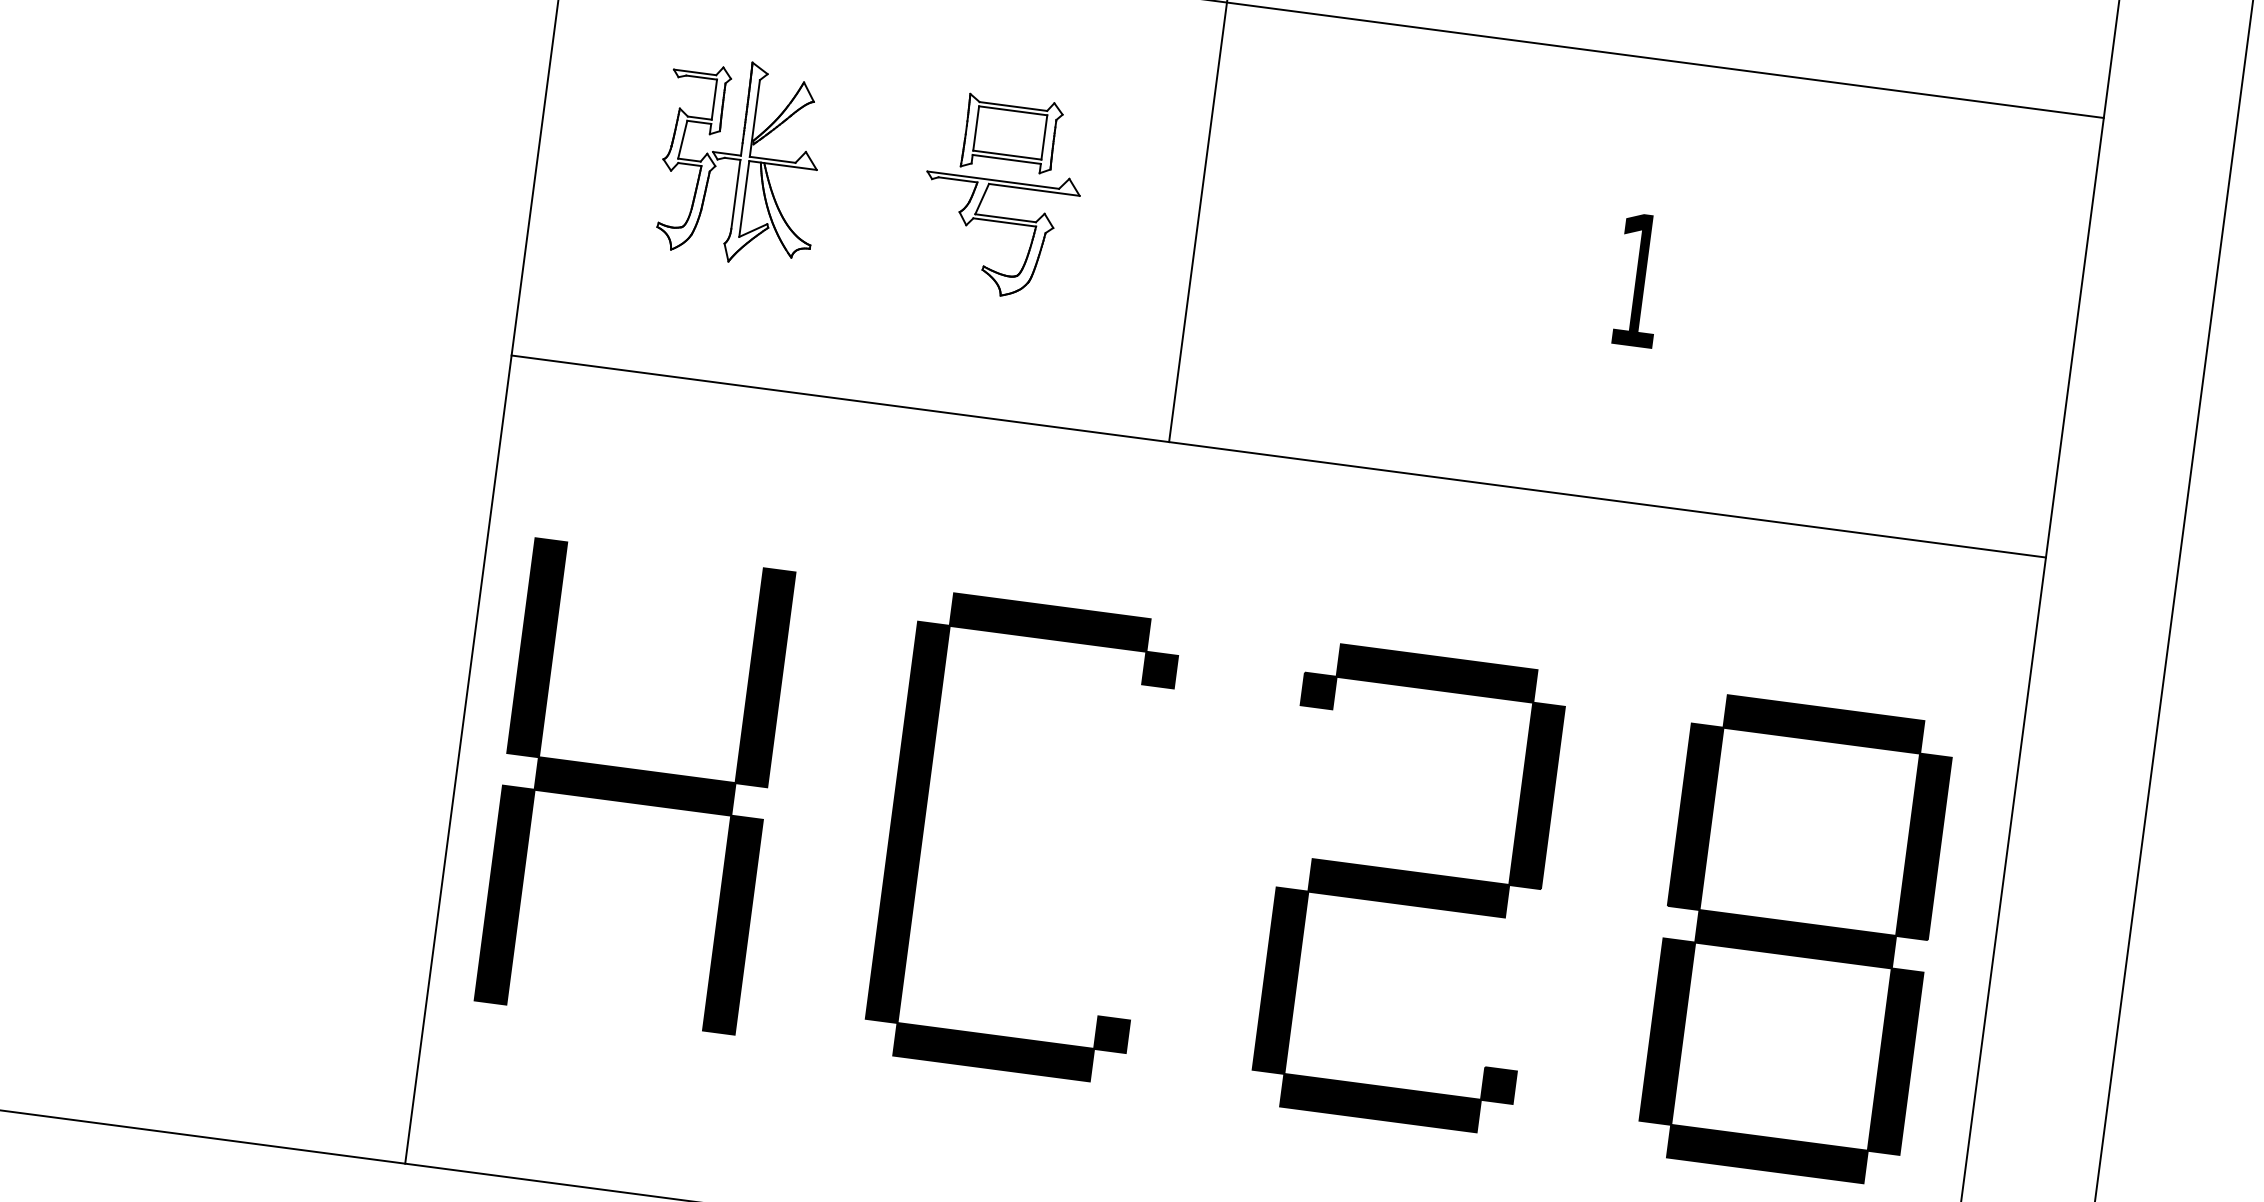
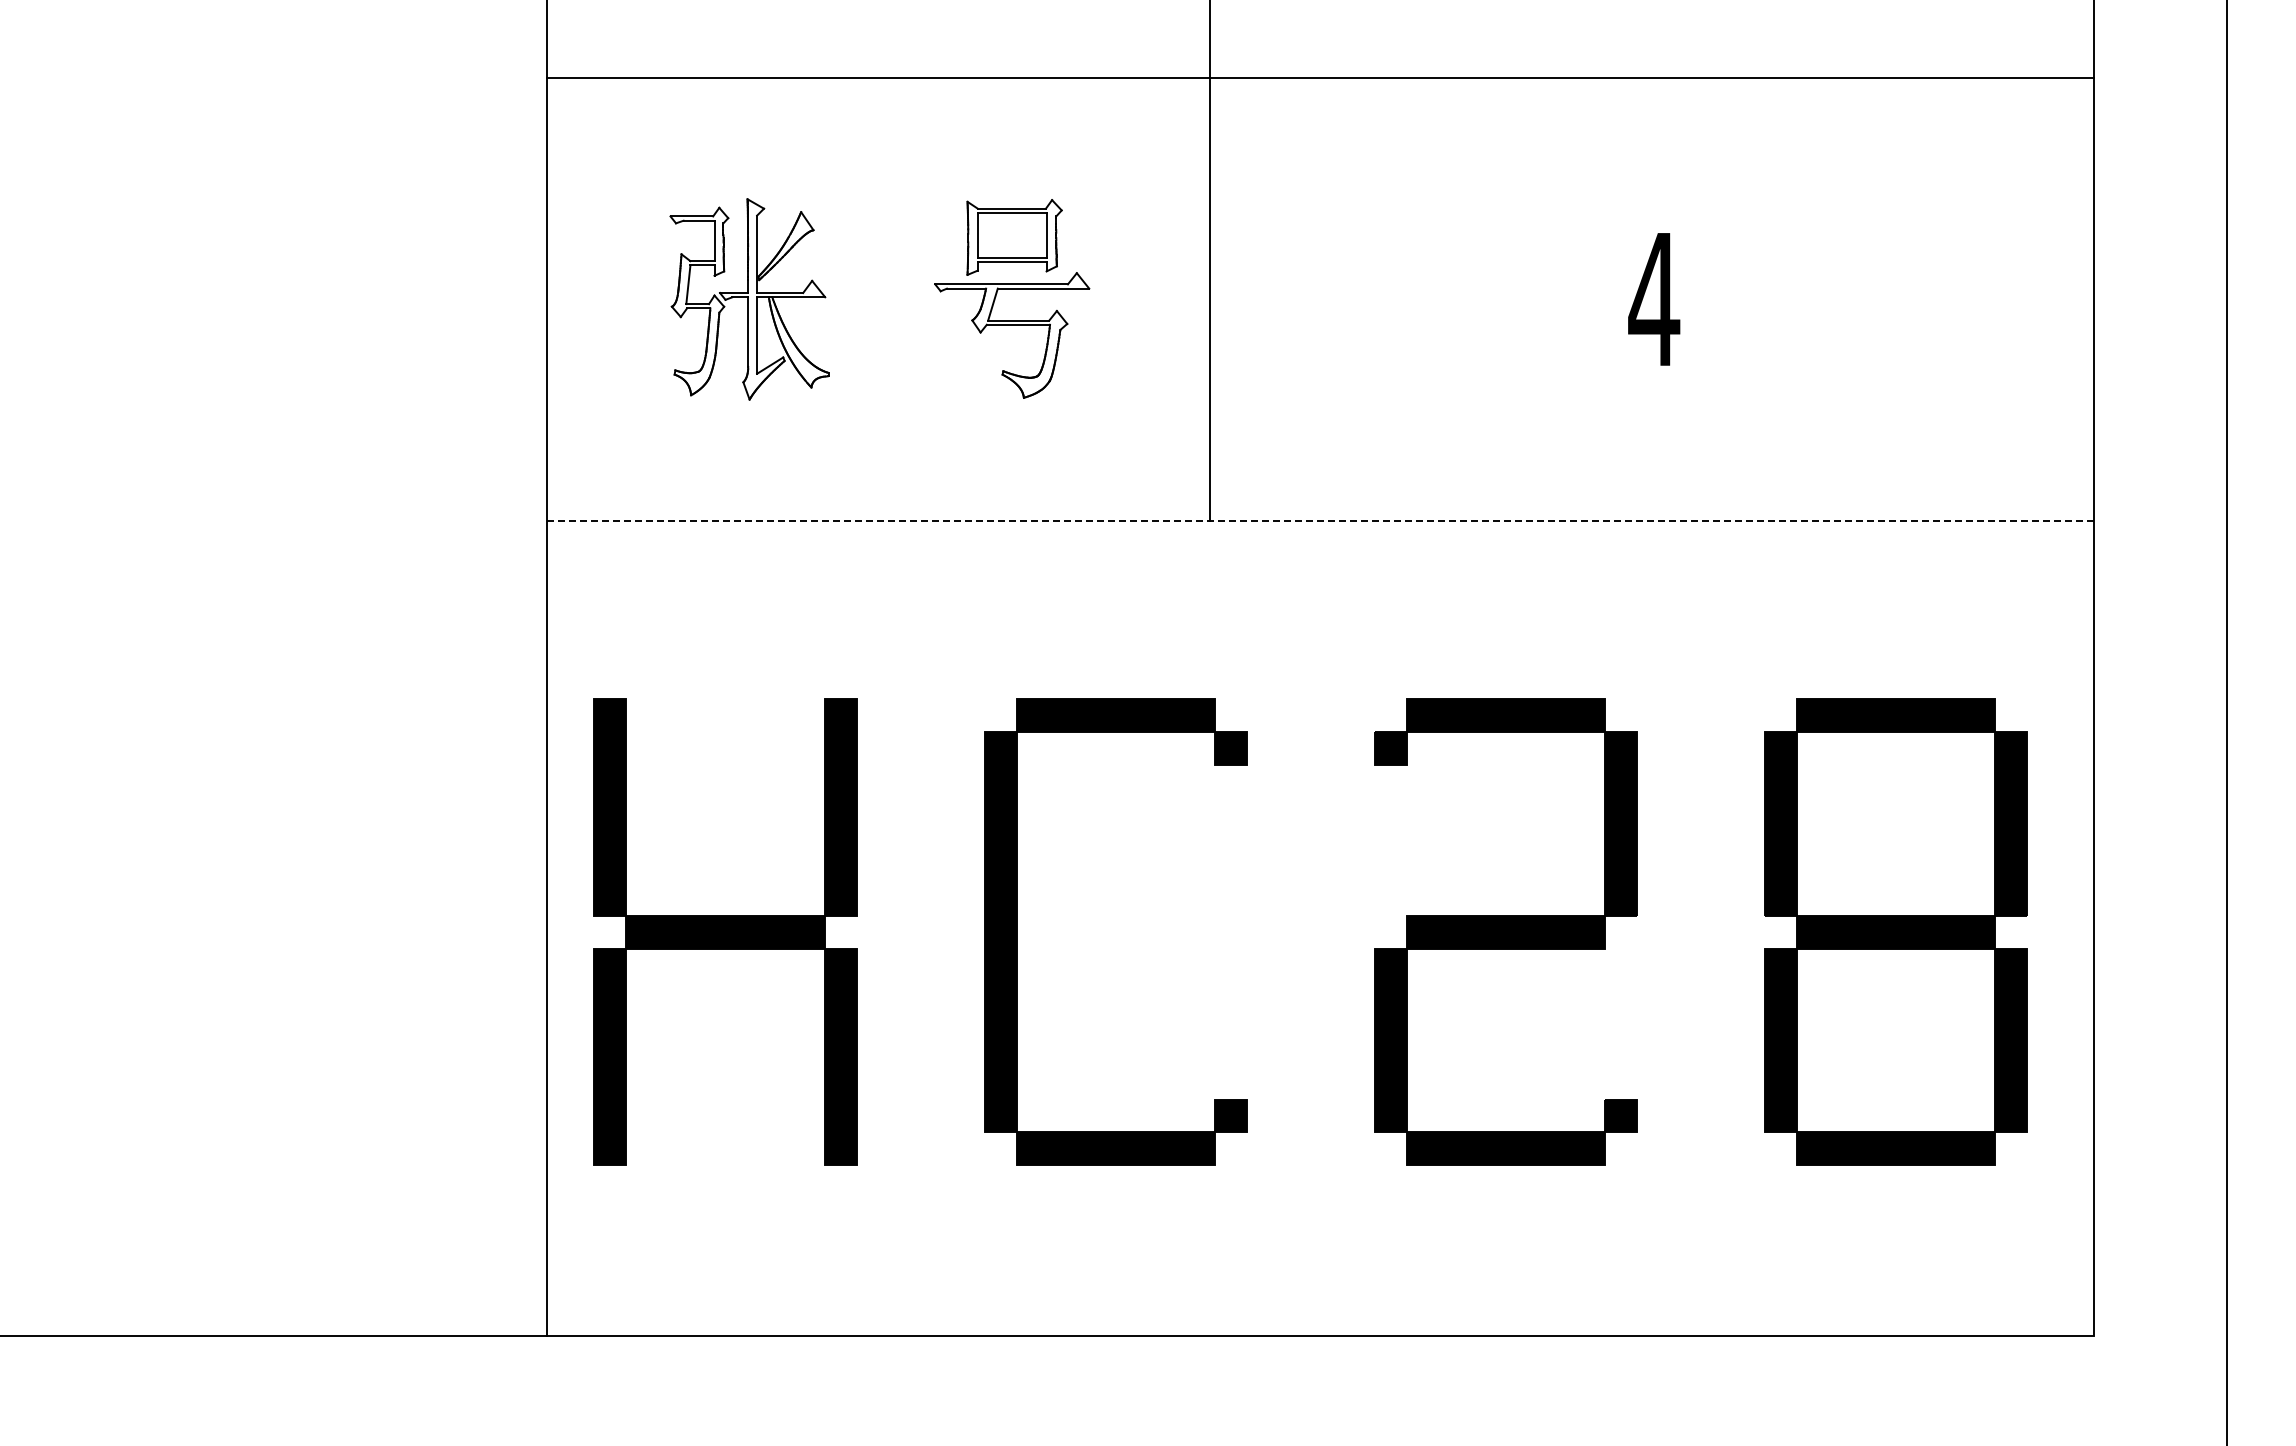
text: (1638, 280) -> (1654, 299), 1 -> 4
line: (1278, 456) -> (1320, 521), solid -> dashed

